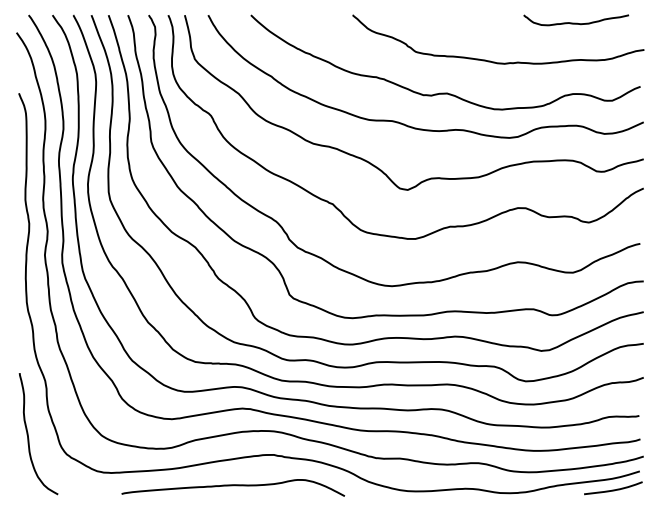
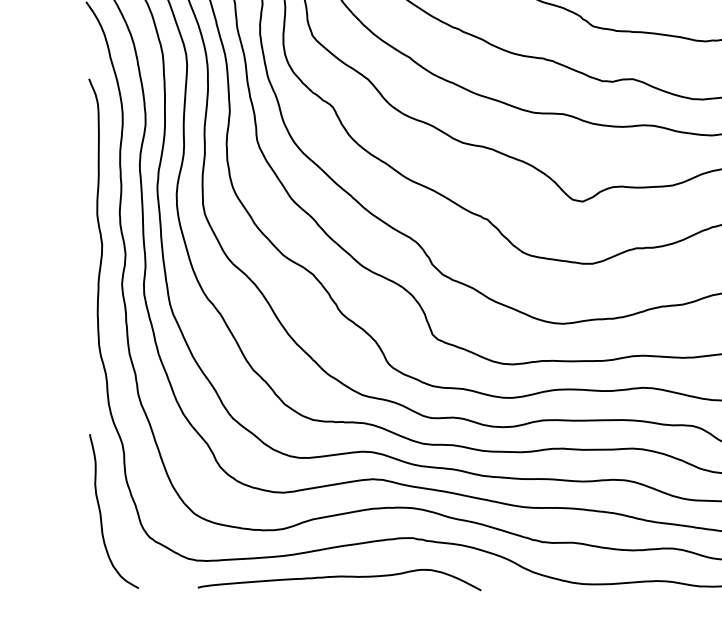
curve: (233, 486) -> (339, 578), moved

